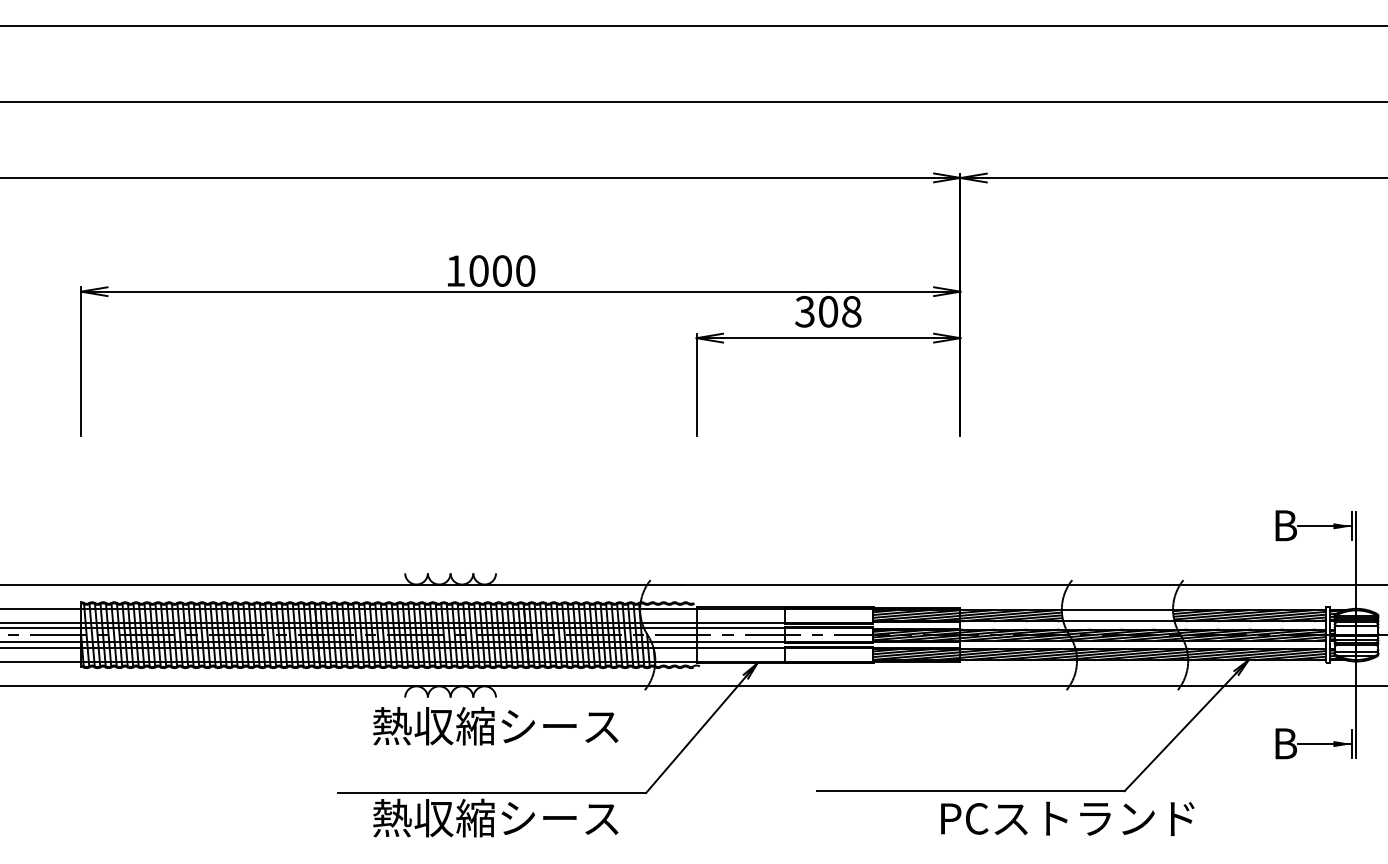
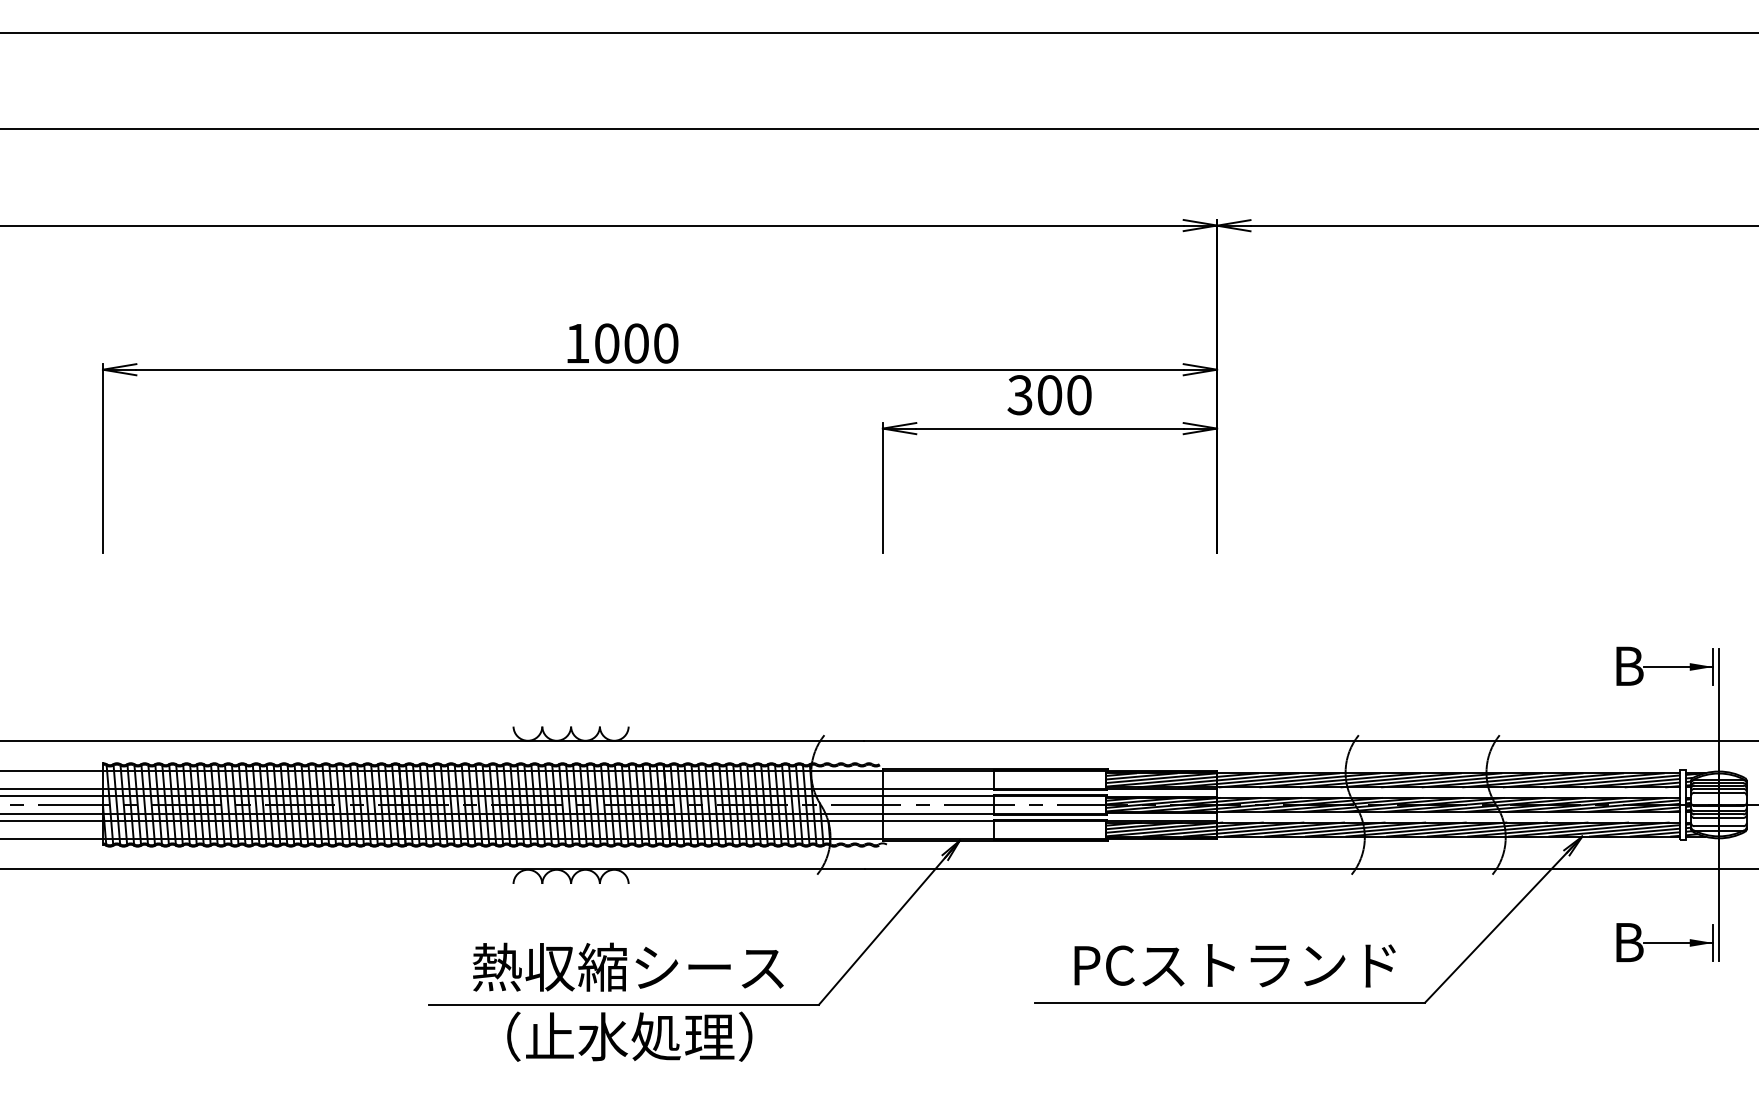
text: (851, 312) -> (1079, 395), 308 -> 300
hatch: (1117, 615) -> (1416, 780), added
text: (495, 725) -> (628, 966), moved
text: (495, 817) -> (627, 1036), 熱収縮シース -> （止水処理）
text: (1067, 818) -> (1234, 965), moved

